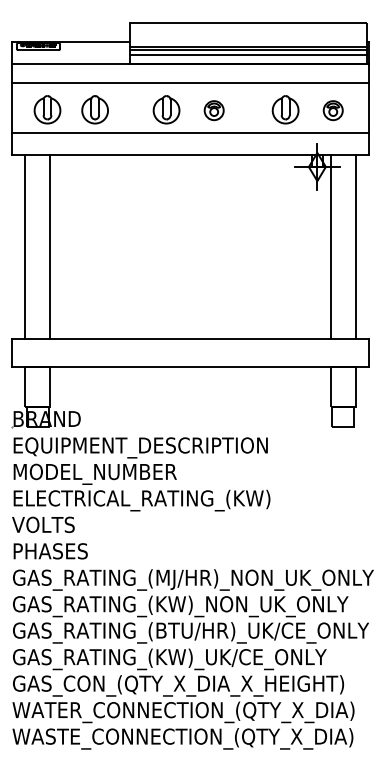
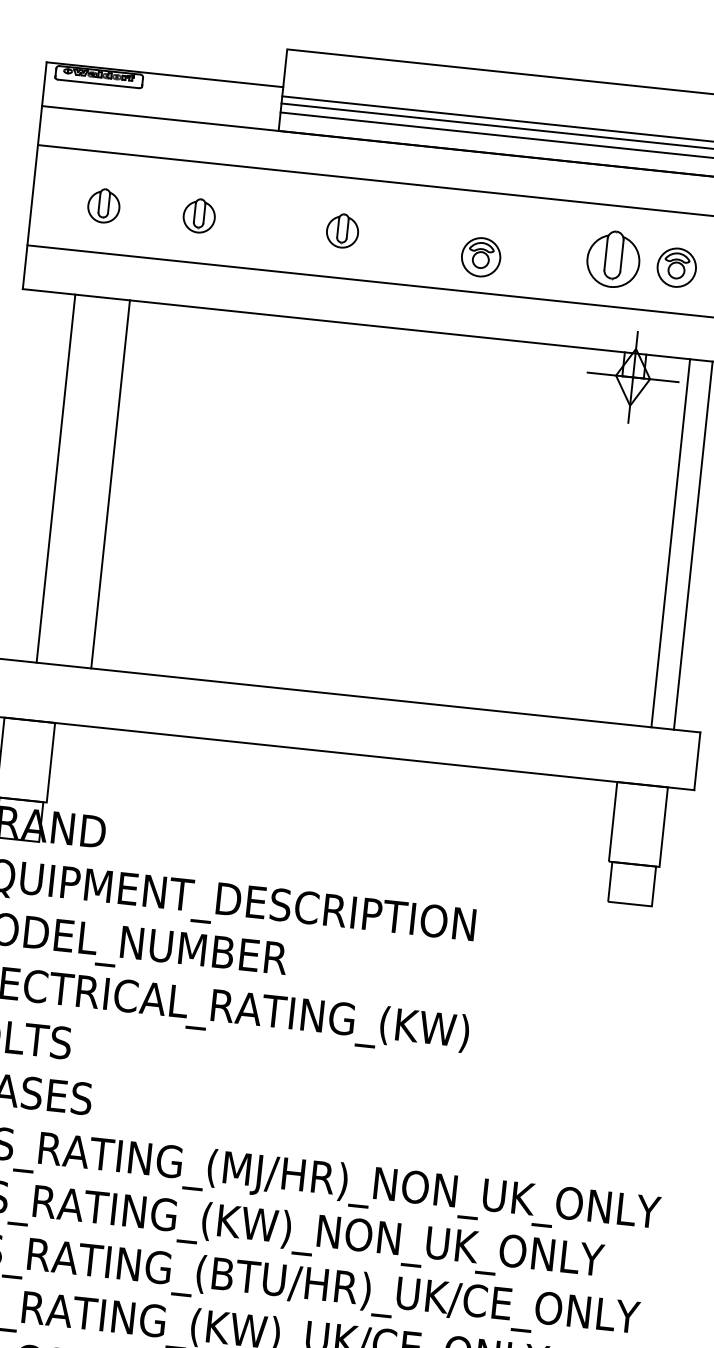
part: (47, 109) -> (104, 205), size x0.6
part: (94, 109) -> (198, 215), size x0.6
part: (166, 109) -> (342, 230), size x0.6
part: (285, 109) -> (613, 258), moved
part: (213, 110) -> (479, 256), moved
line: (24, 246) -> (55, 477), moved
line: (50, 246) -> (111, 483), moved
line: (330, 246) -> (670, 542), moved

